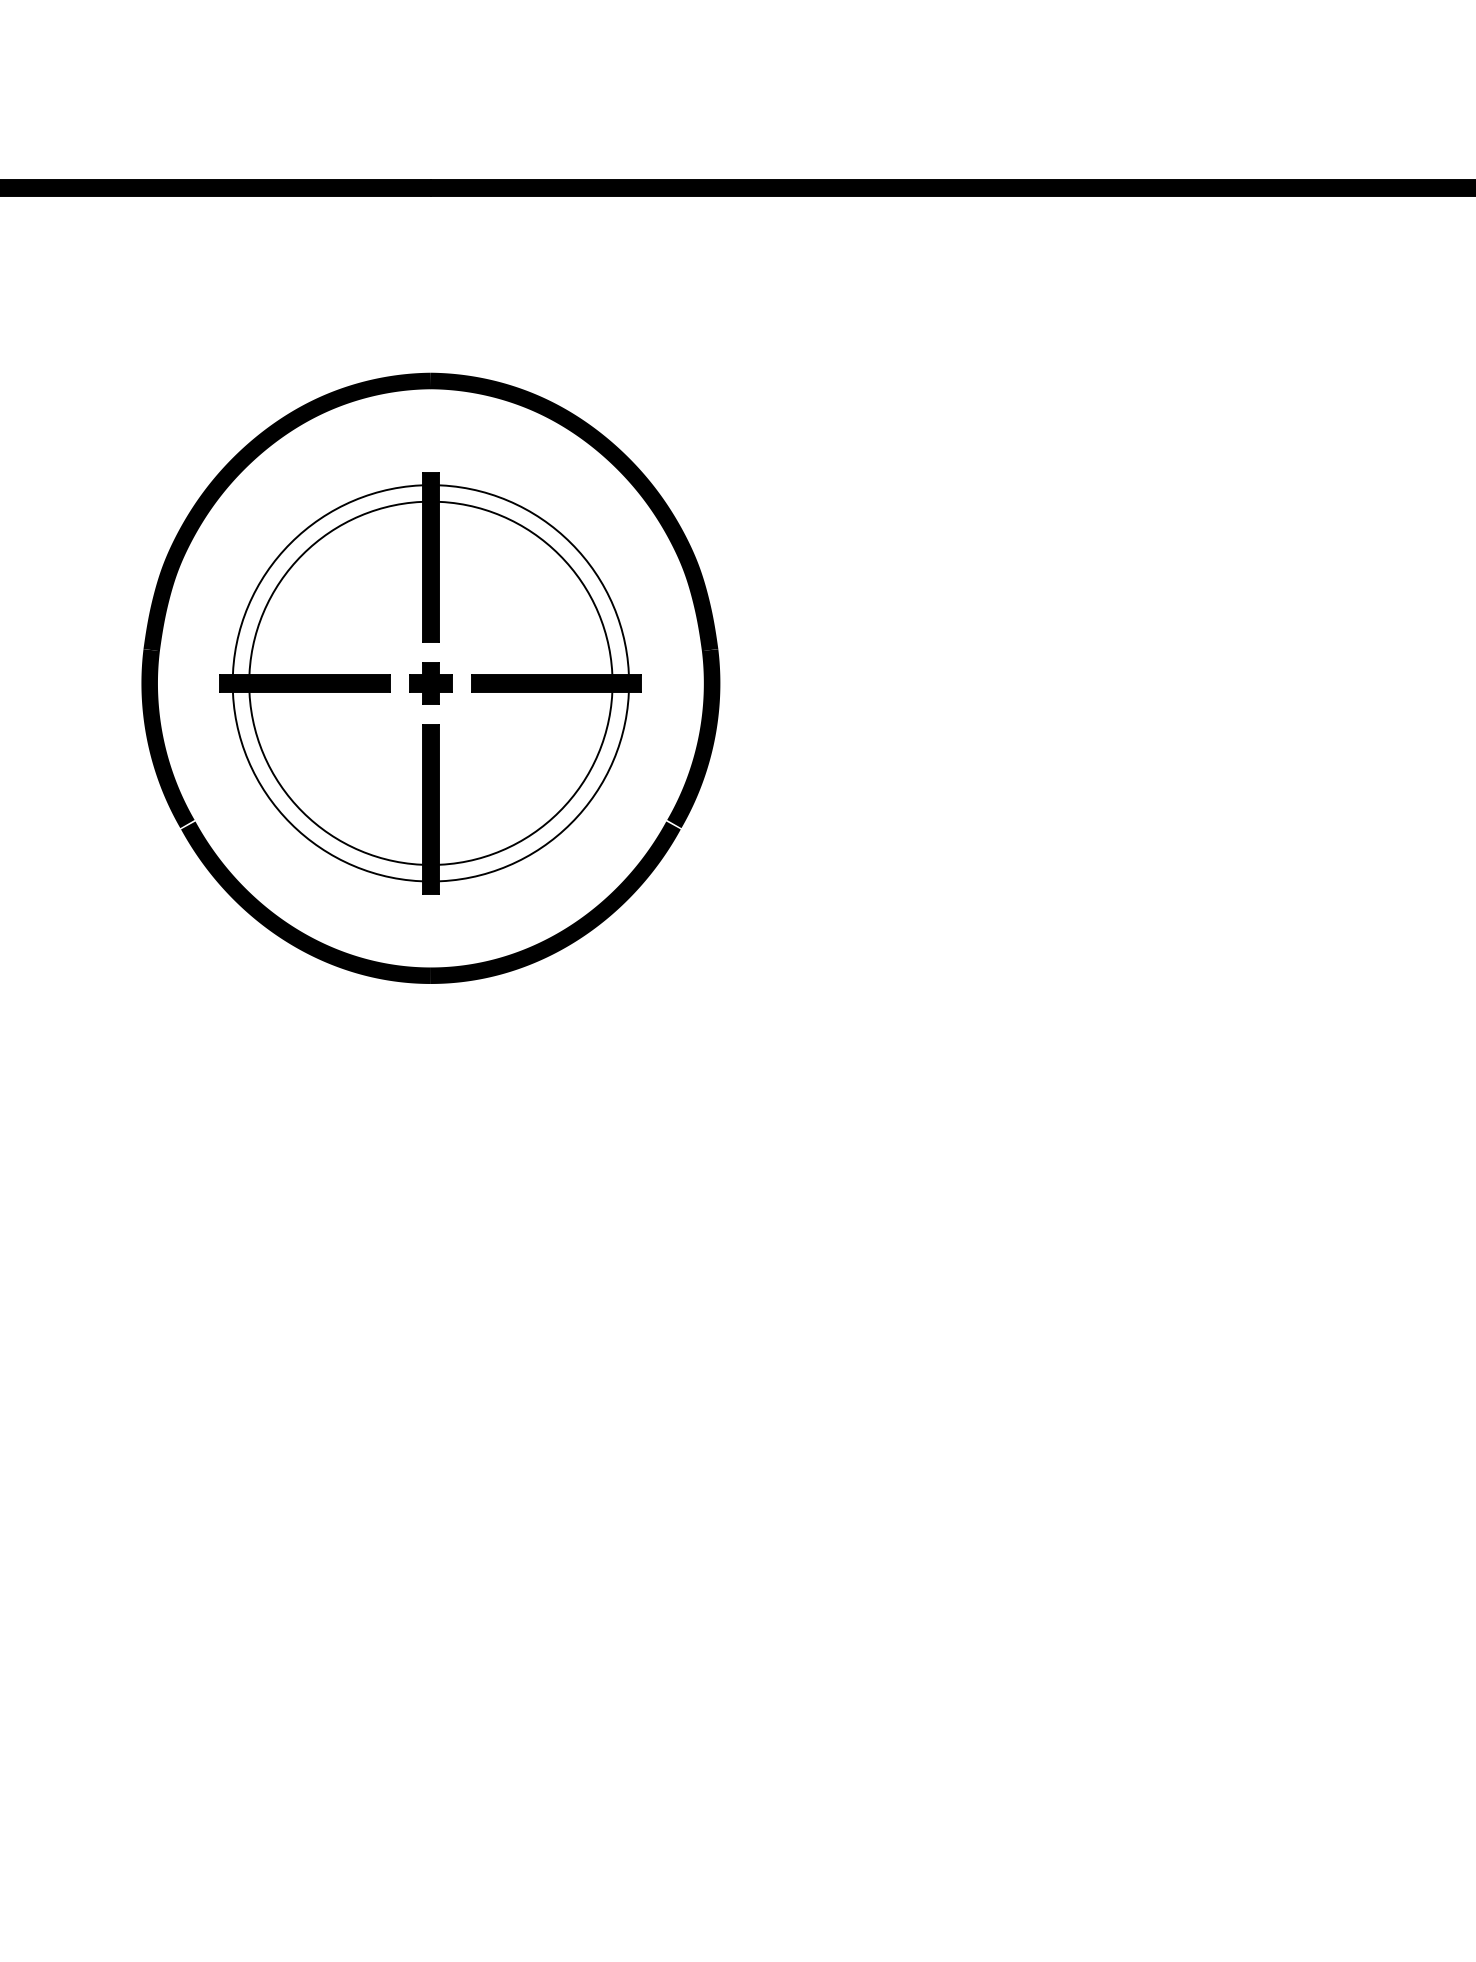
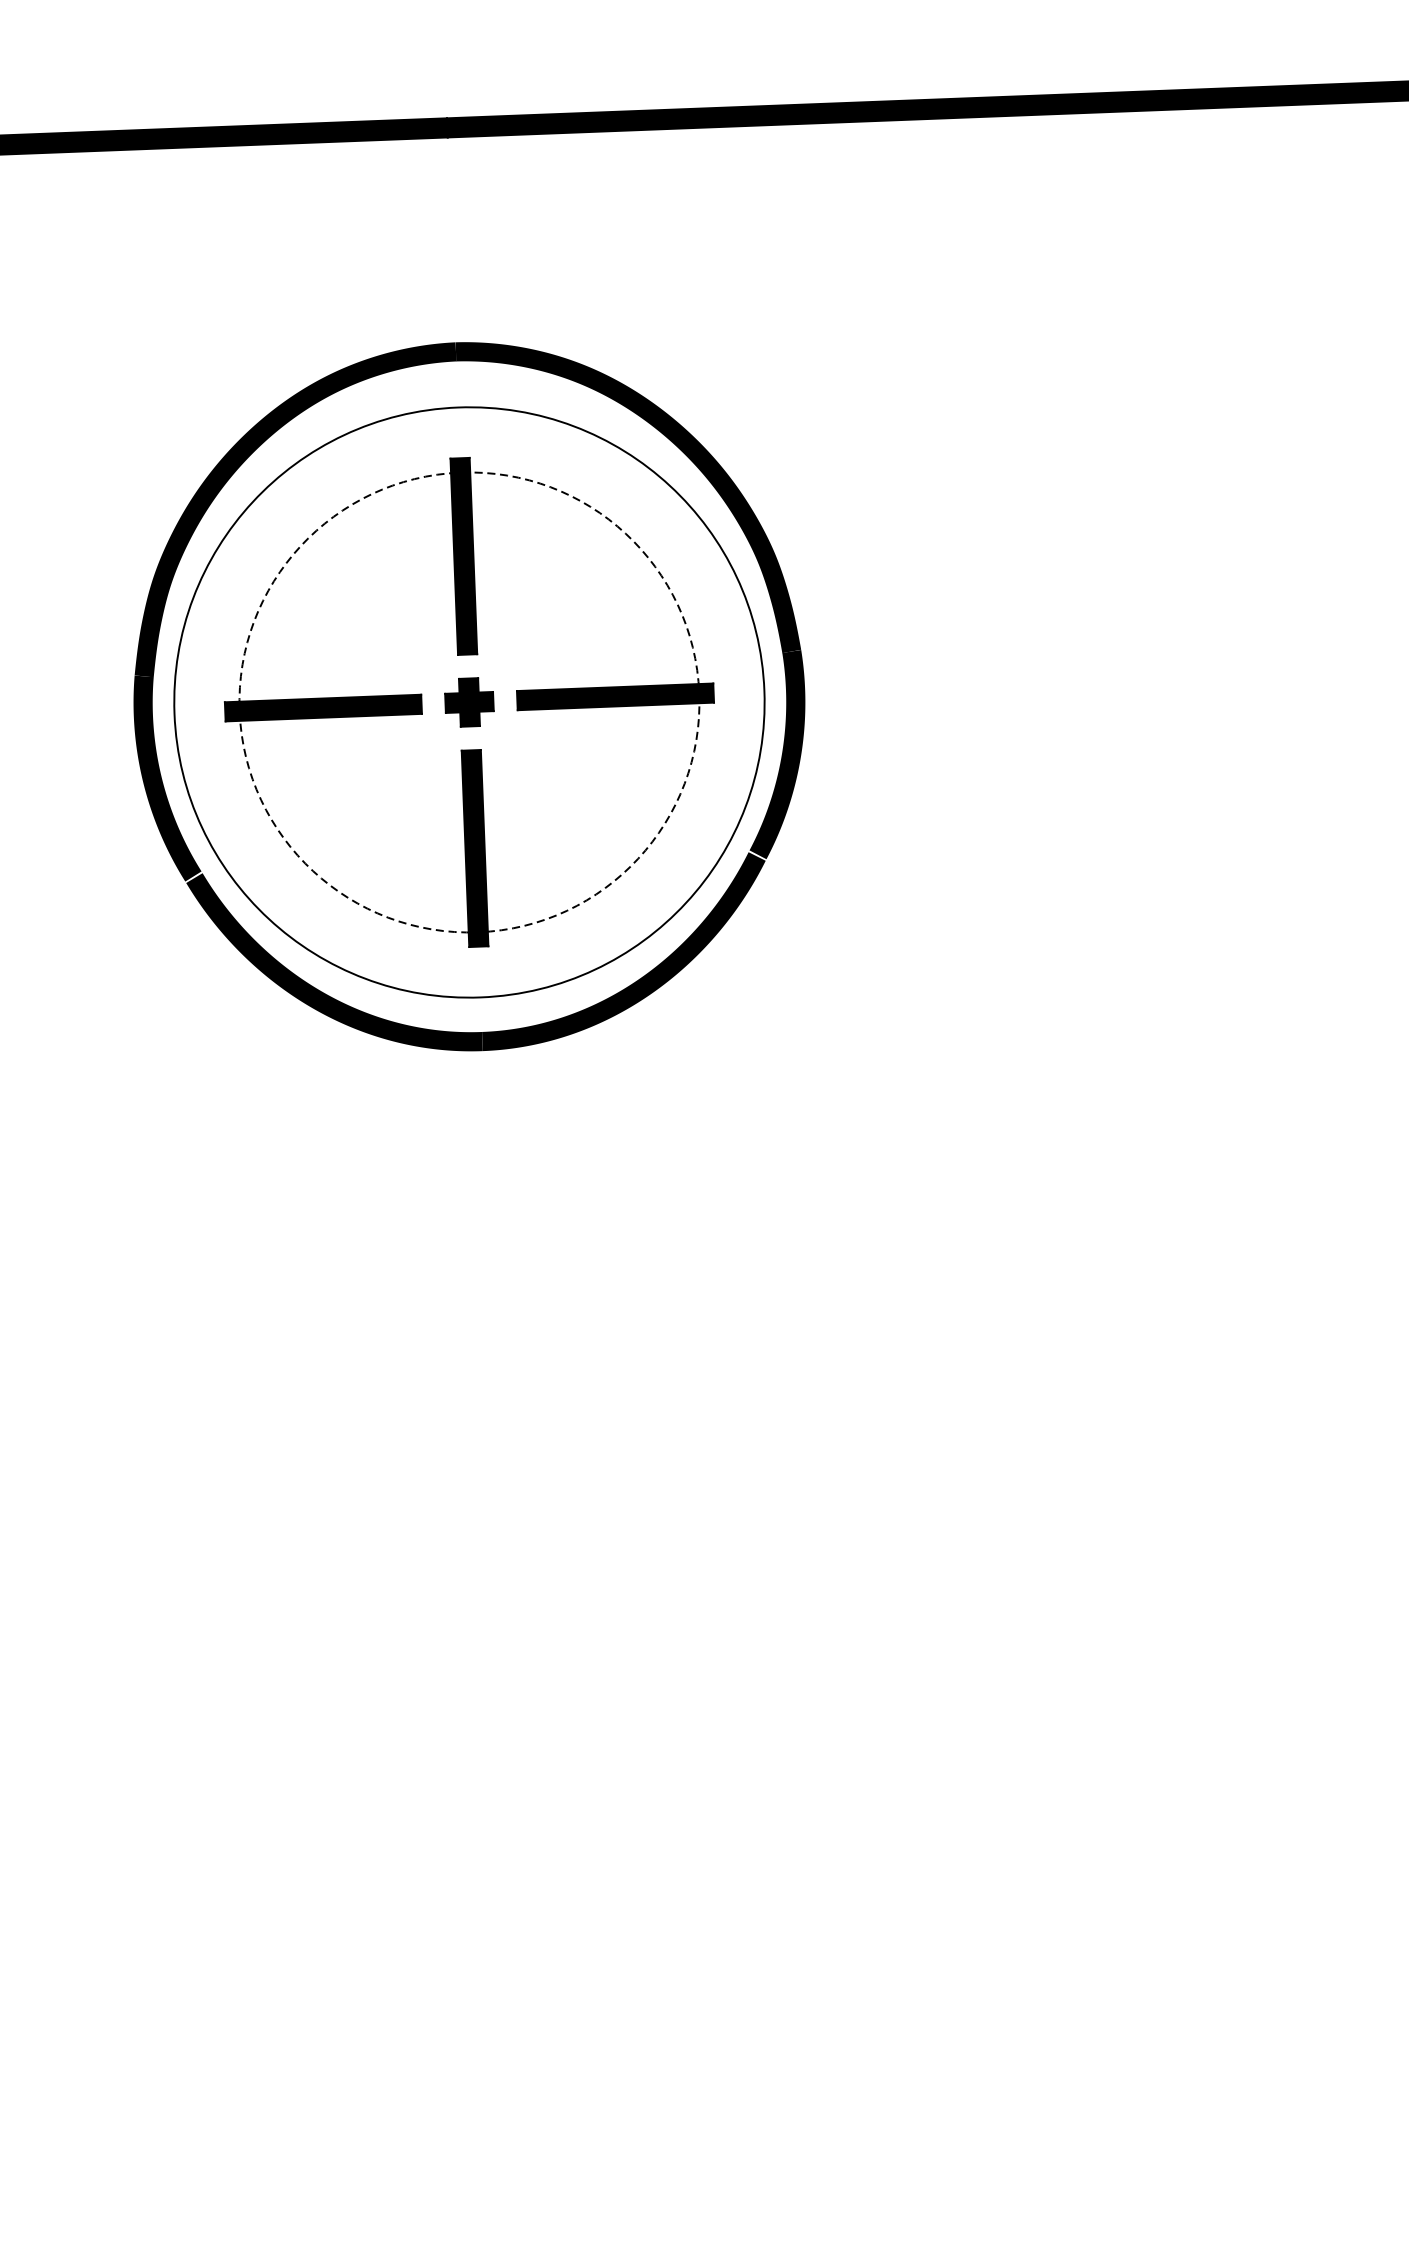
circle: (430, 683) -> (468, 702), size x1.4
circle: (430, 683) -> (468, 702), solid -> dashed

